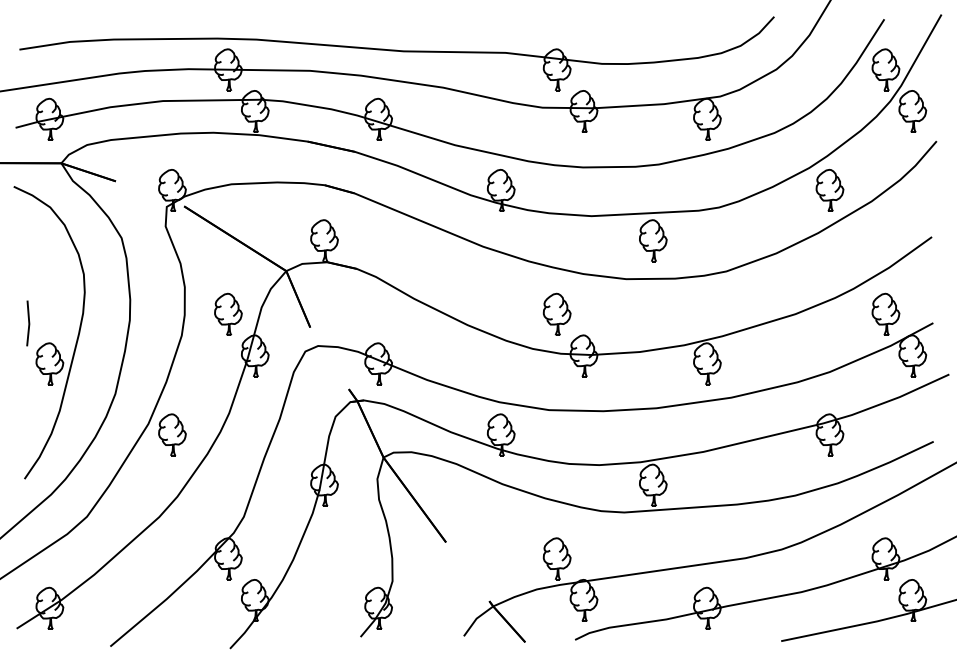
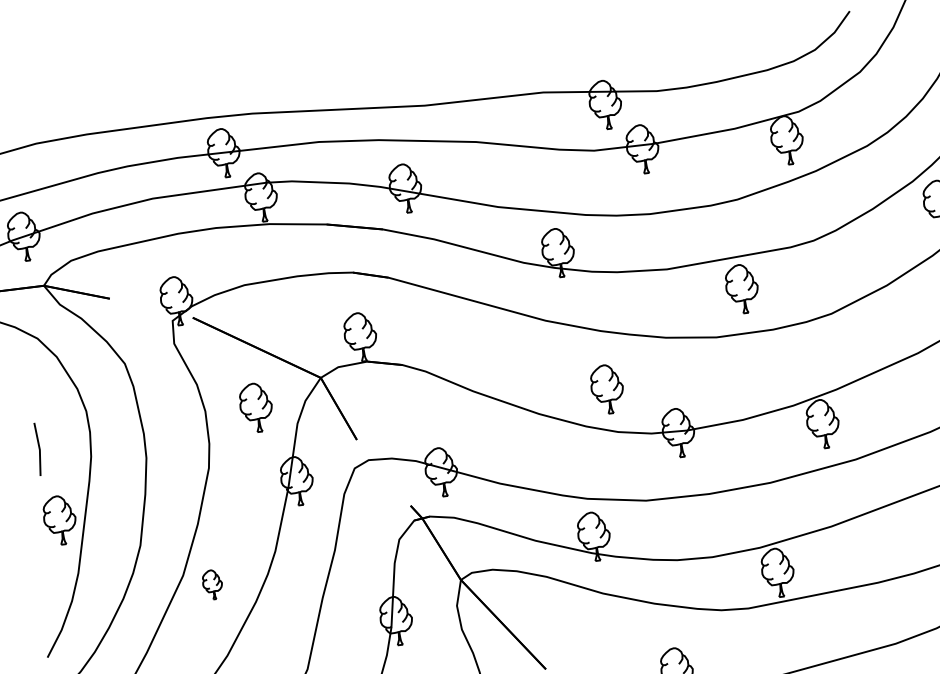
part: (228, 313) -> (256, 406), moved
part: (556, 313) -> (606, 388), moved
line: (28, 323) -> (38, 449), moved
part: (172, 434) -> (212, 584), size x0.6

